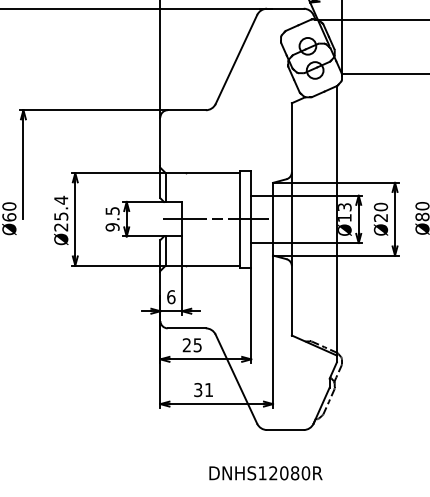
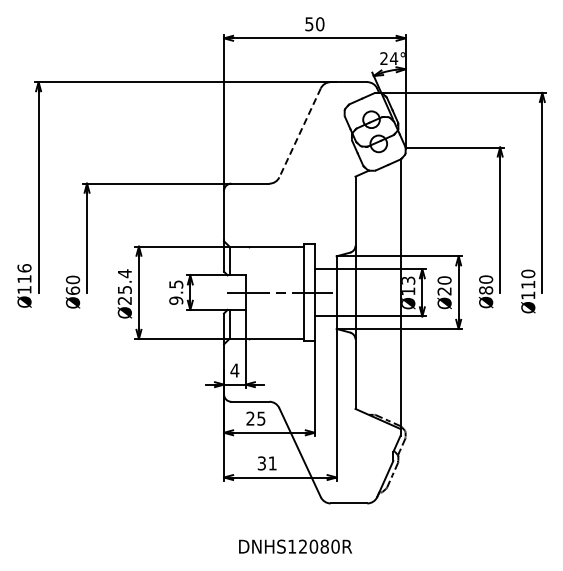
line: (235, 60) -> (299, 133), solid -> dashed
text: (170, 297) -> (234, 370), 6 -> 4
text: (265, 473) -> (295, 546), moved

